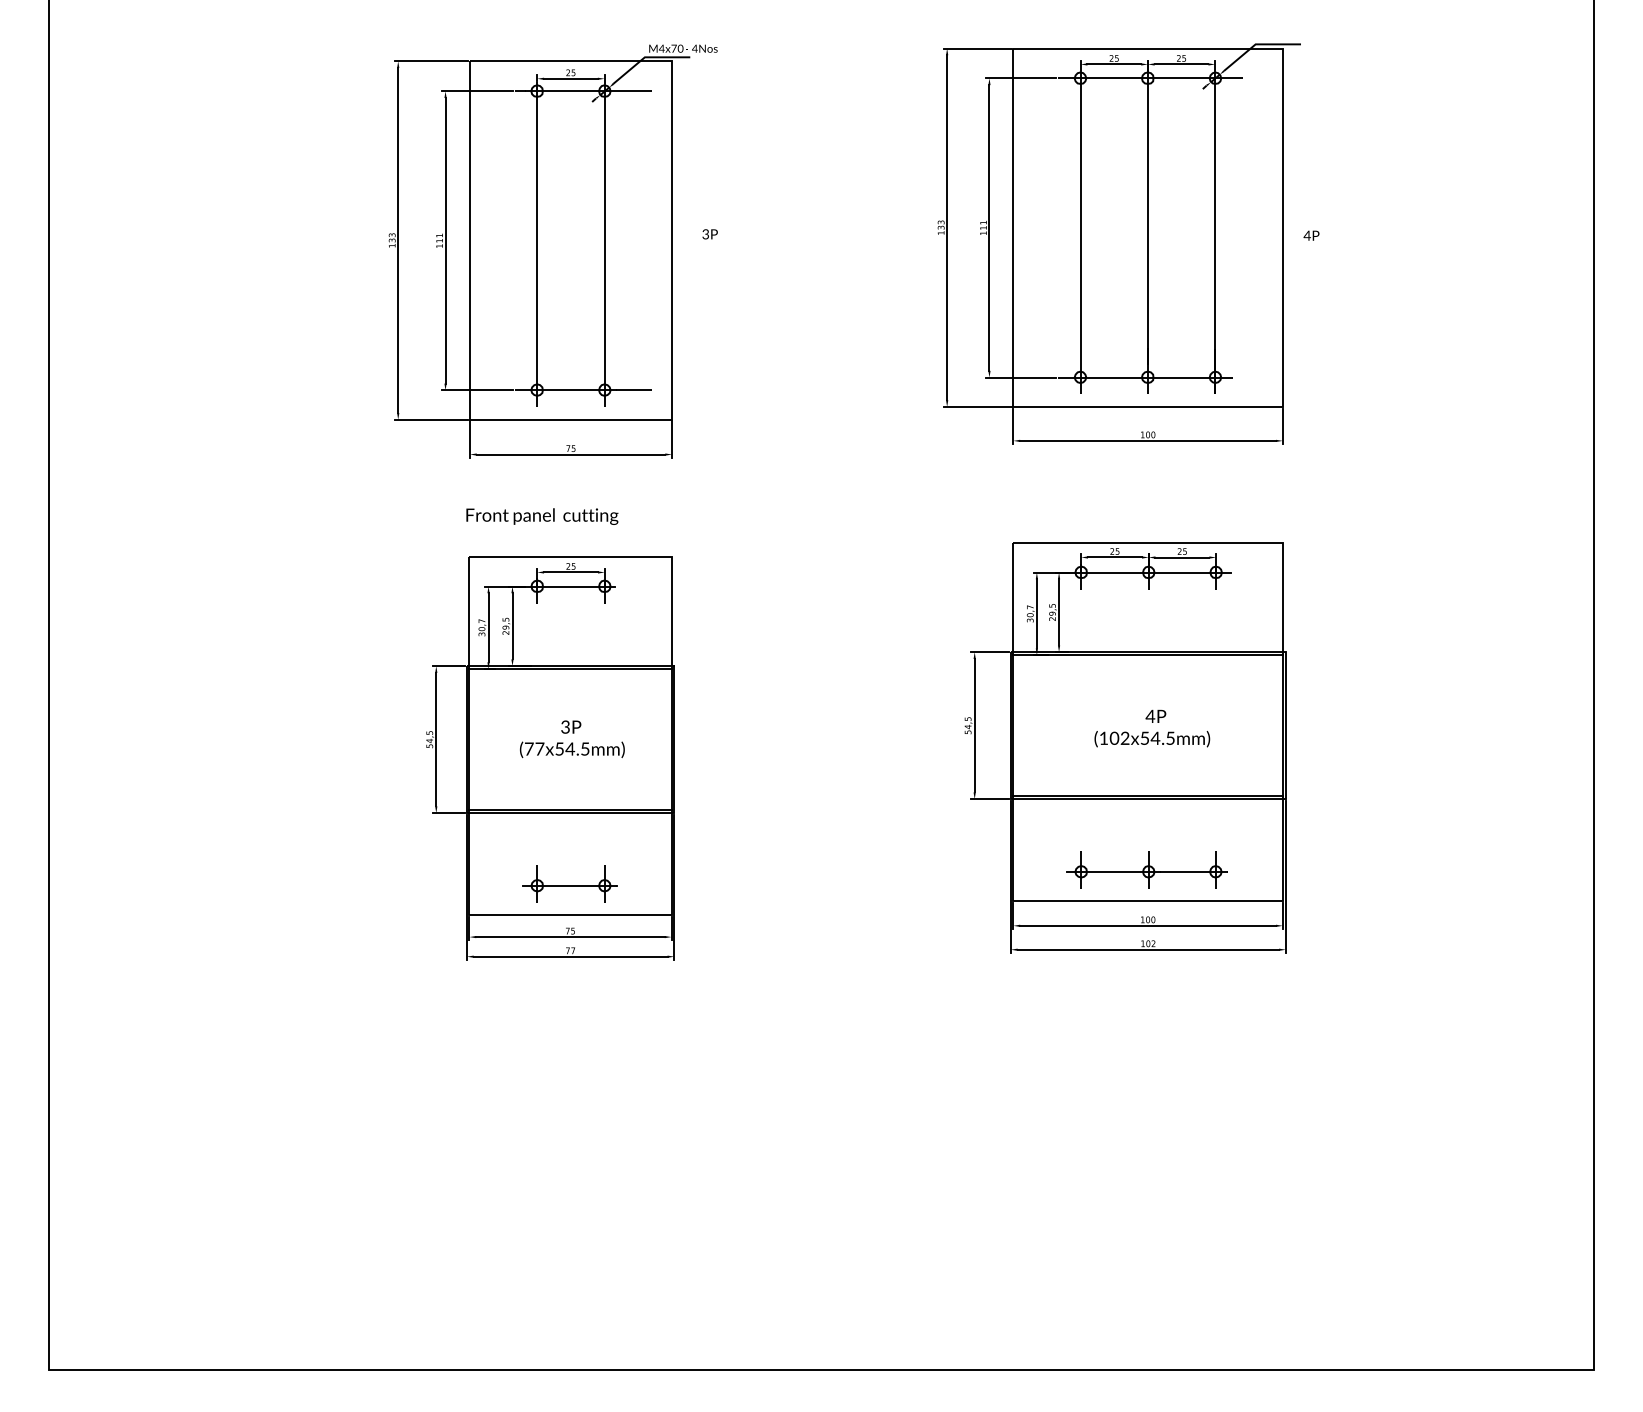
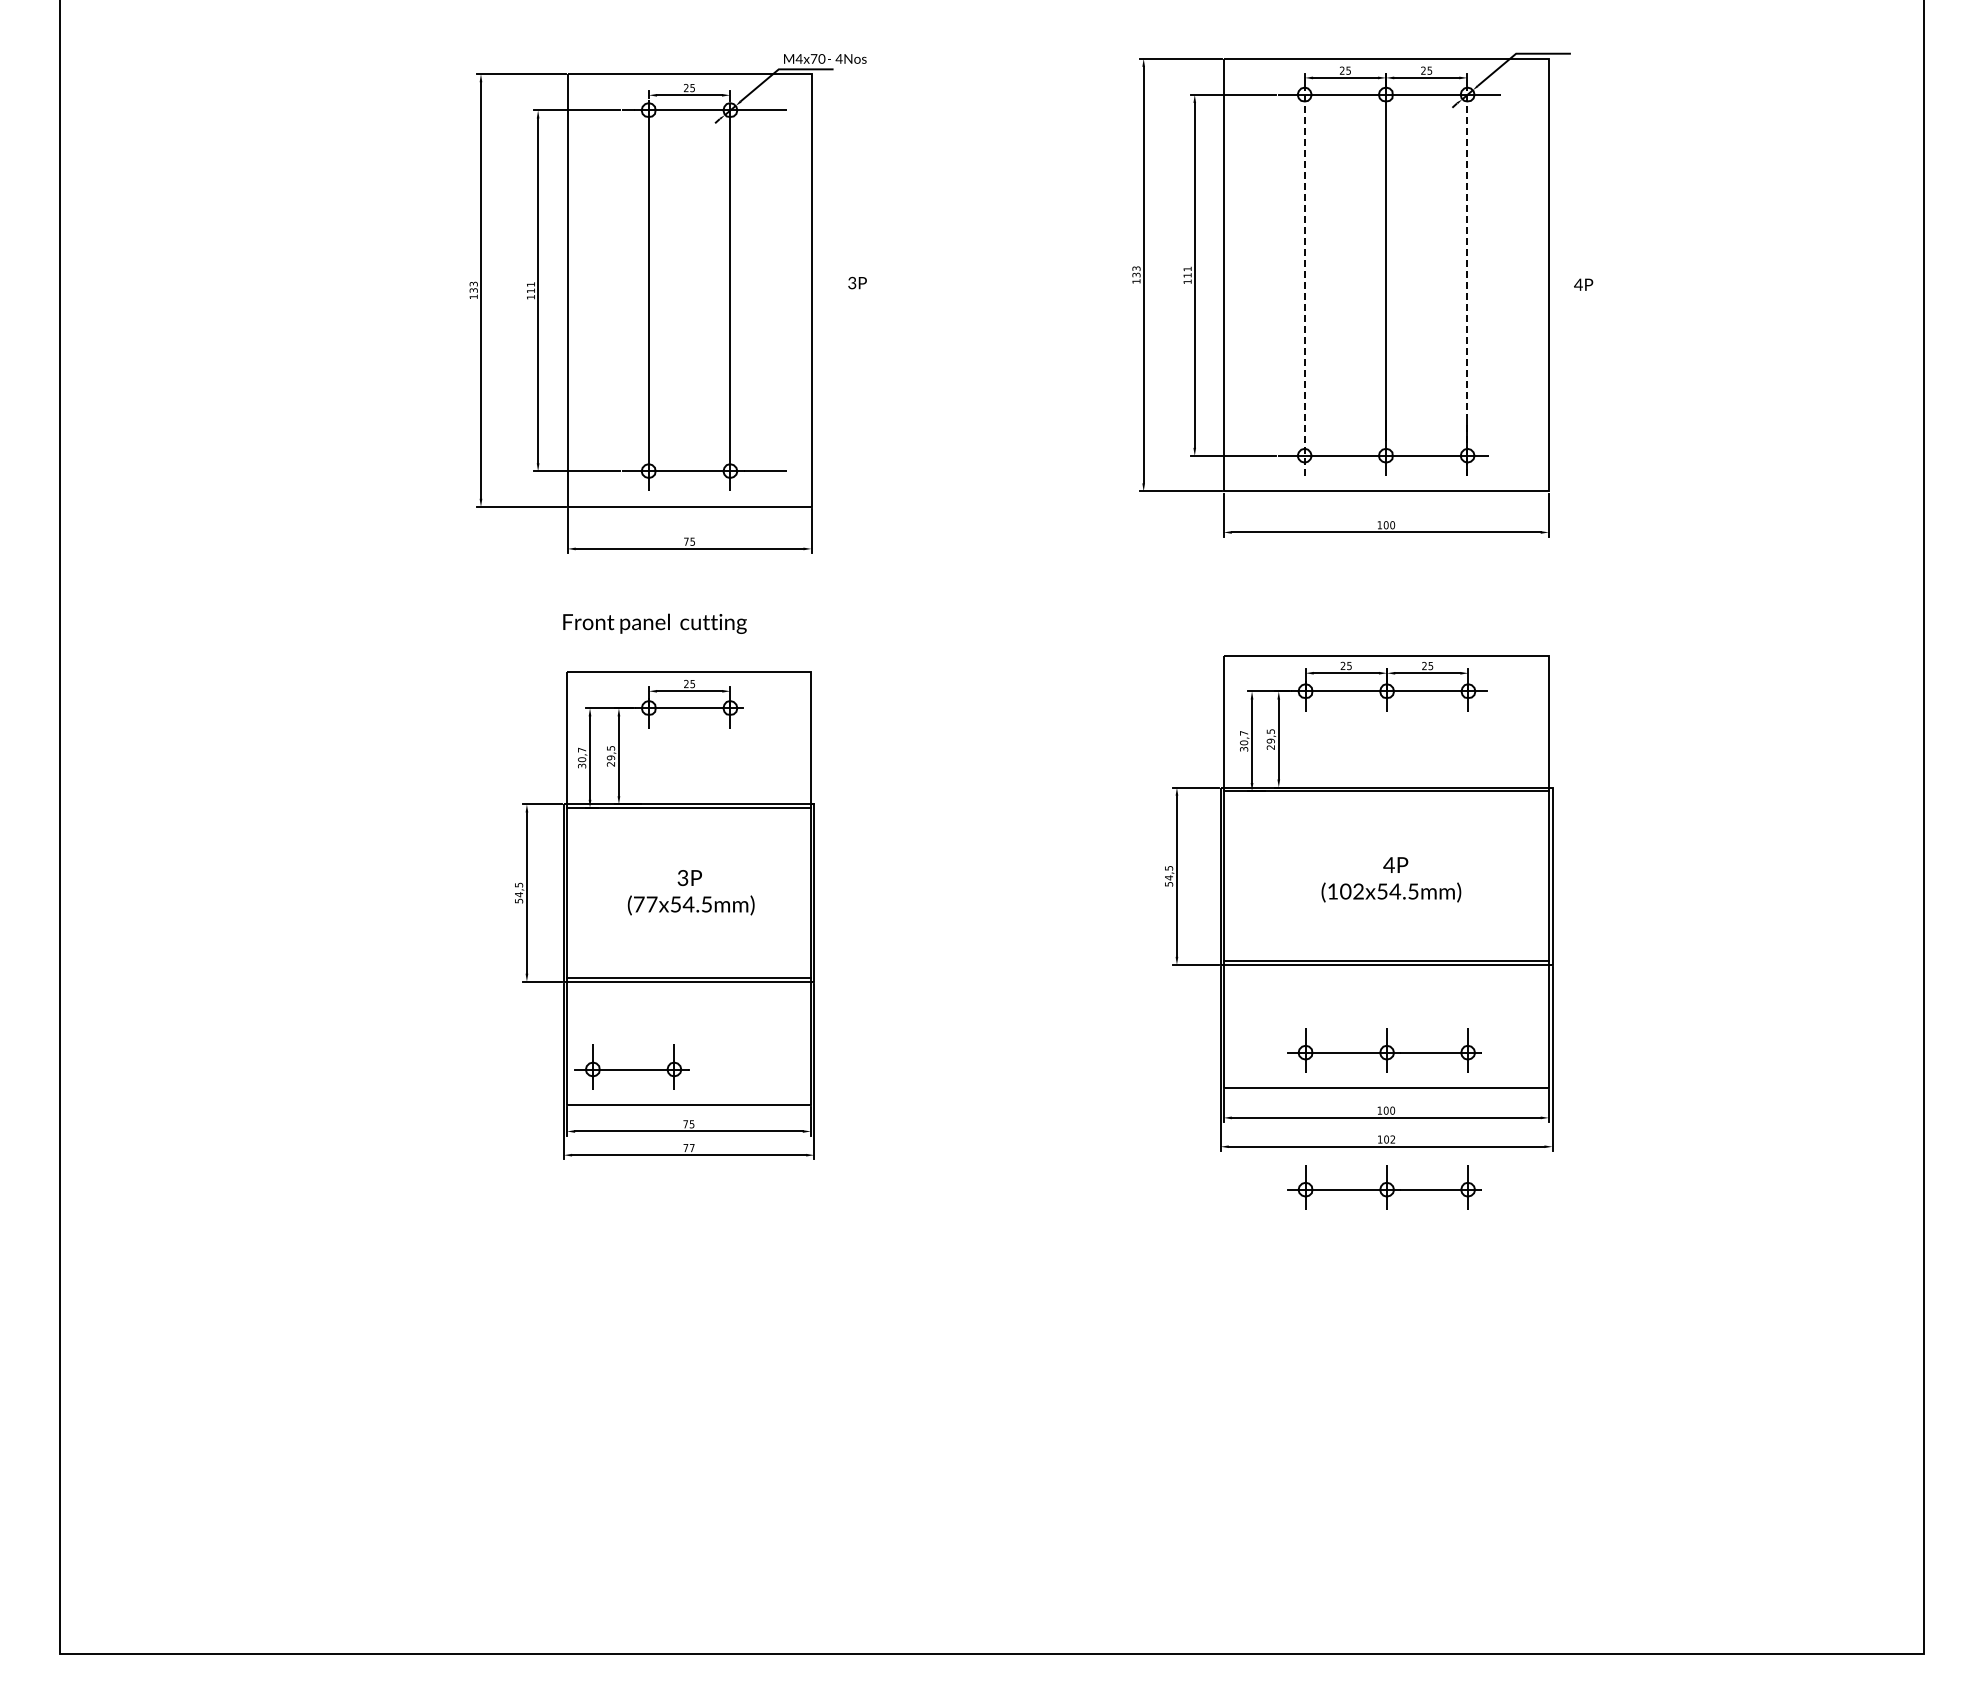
line: (1080, 233) -> (1304, 281), solid -> dashed
line: (1215, 233) -> (1467, 281), solid -> dashed
part: (569, 883) -> (631, 1066), moved
part: (1146, 983) -> (1384, 1187), added

